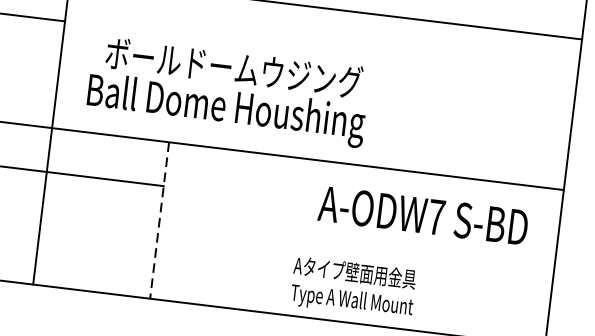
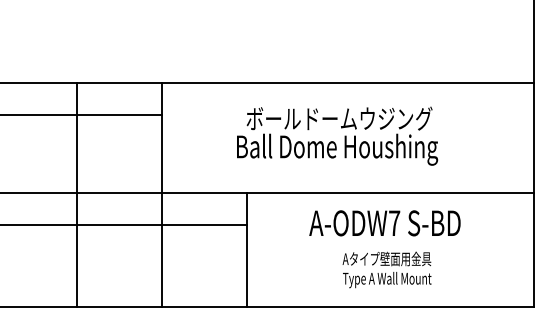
text: (228, 90) -> (337, 135), moved
text: (422, 215) -> (384, 223), moved
line: (159, 220) -> (247, 249), dashed -> solid
text: (352, 286) -> (386, 269), moved

